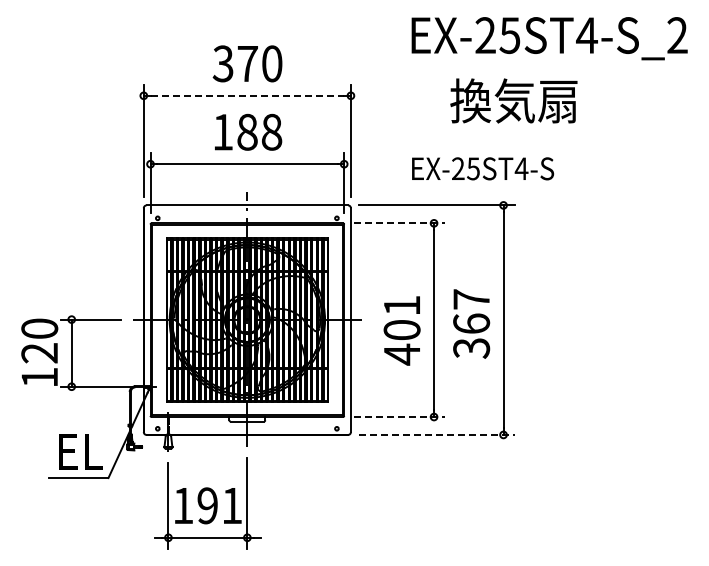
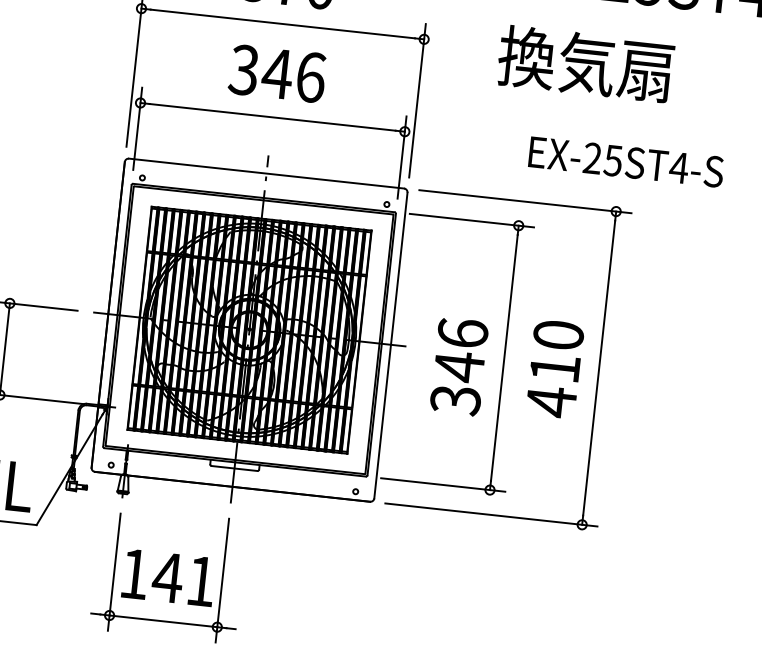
line: (247, 95) -> (283, 23), dashed -> solid
text: (513, 100) -> (585, 63), moved
text: (247, 131) -> (277, 72), 188 -> 346
text: (483, 168) -> (627, 161), moved
line: (400, 223) -> (472, 220), dashed -> solid
text: (471, 324) -> (554, 369), 367 -> 410
text: (401, 330) -> (458, 367), 401 -> 346
line: (400, 417) -> (444, 485), dashed -> solid
line: (437, 434) -> (492, 514), dashed -> solid
text: (207, 505) -> (167, 577), 191 -> 141

